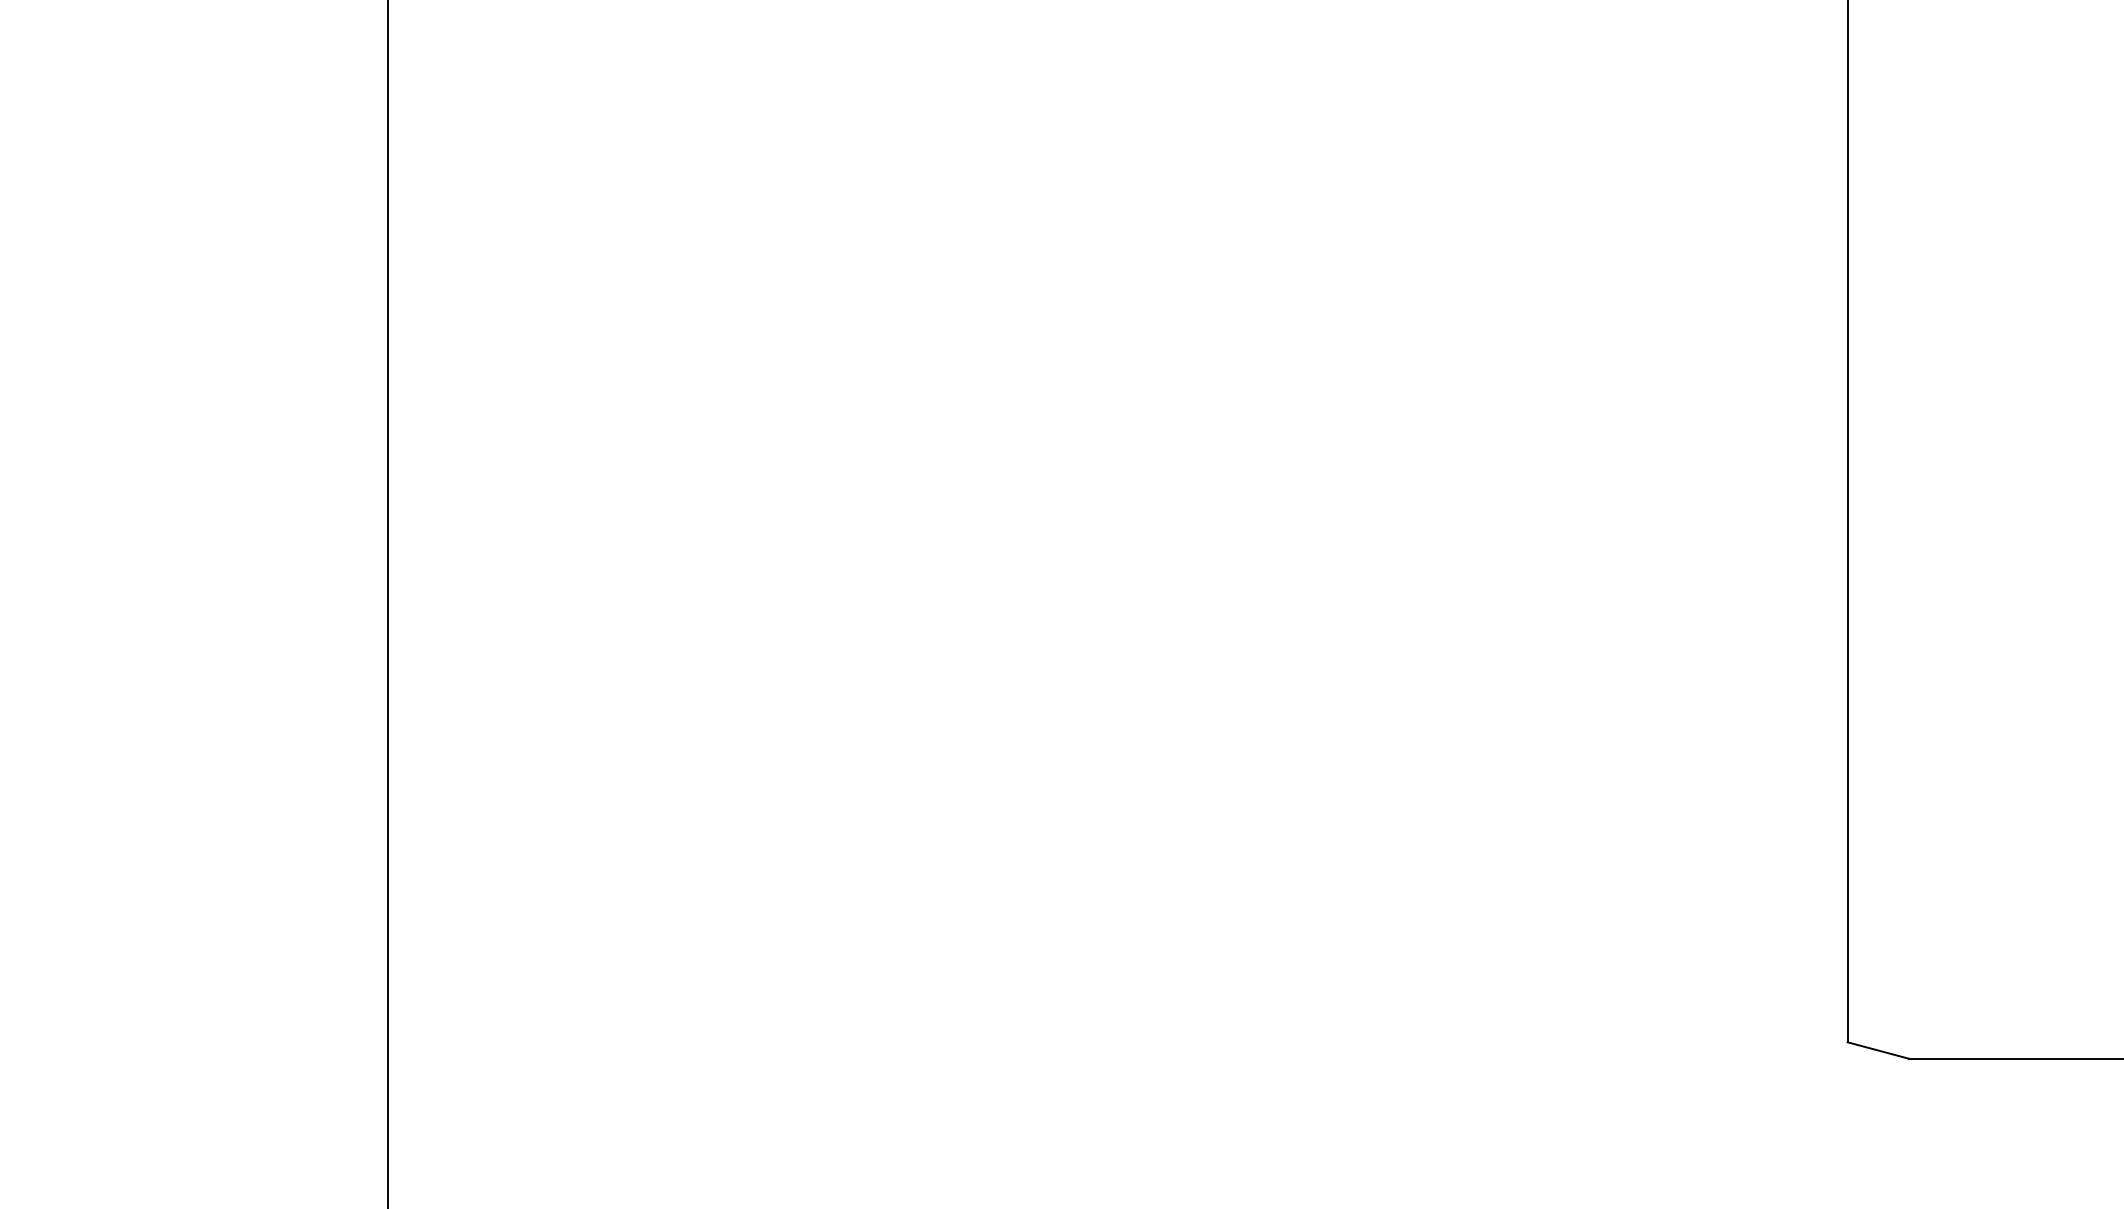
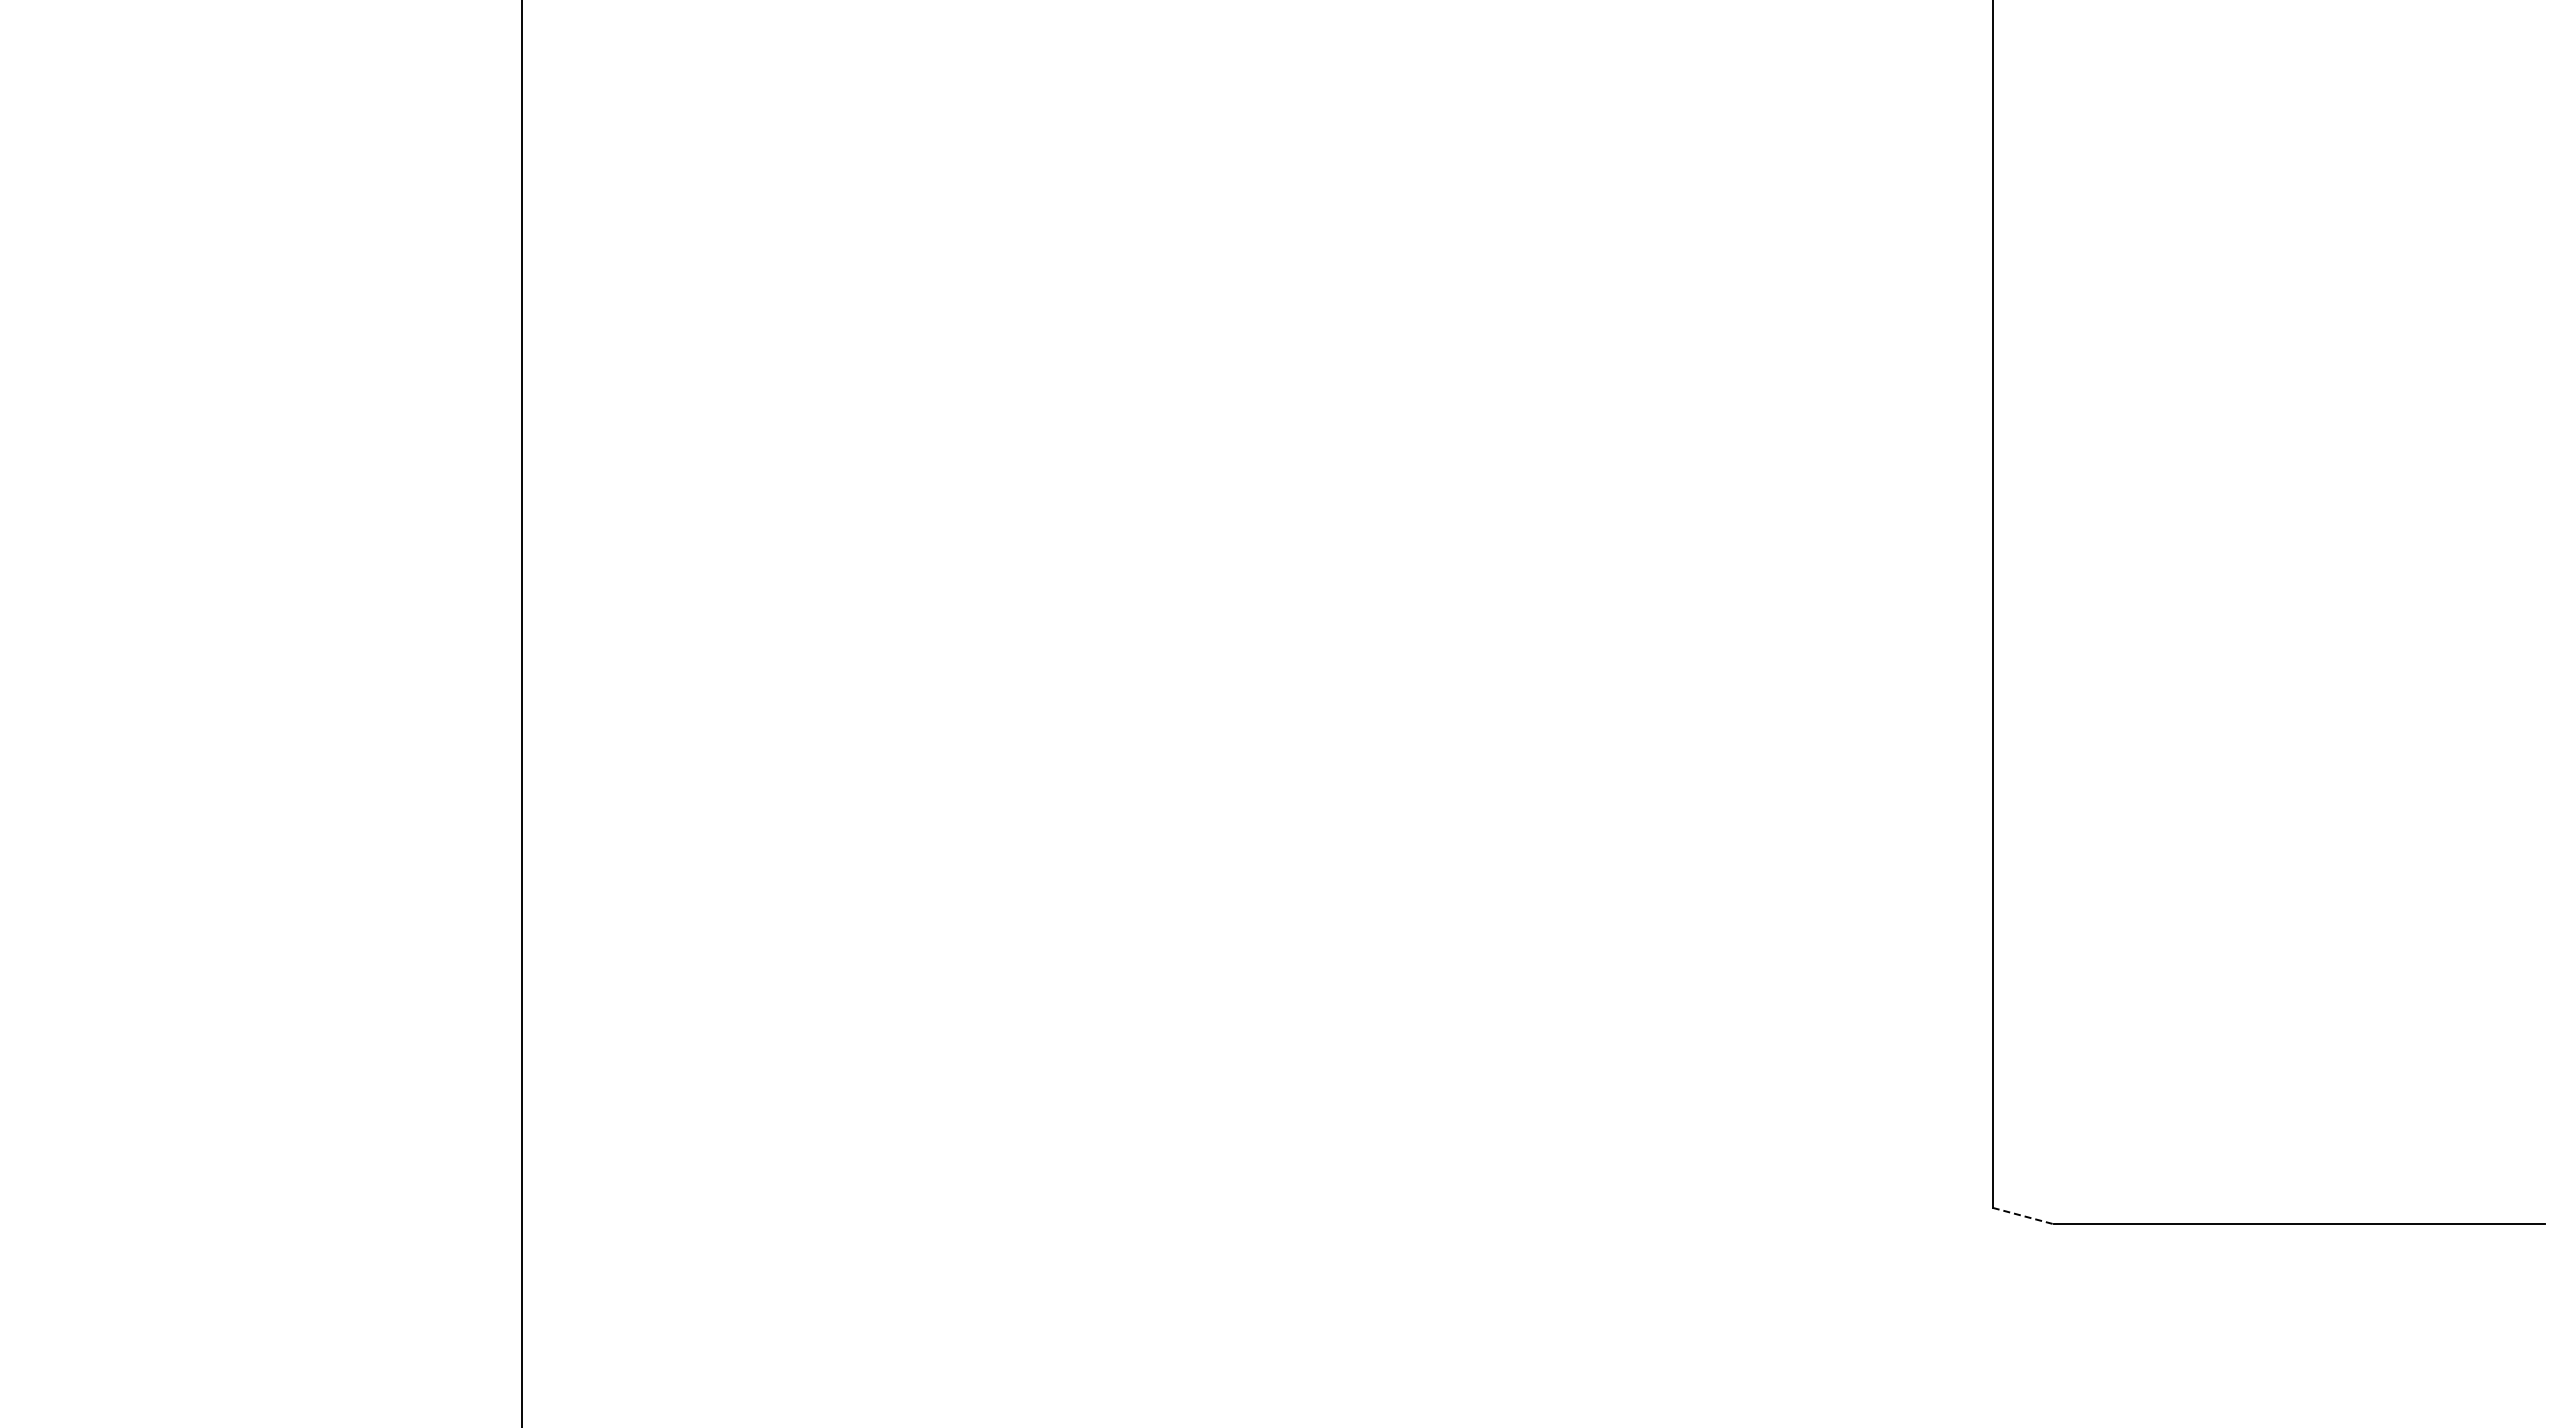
line: (1878, 1050) -> (2023, 1216), solid -> dashed

